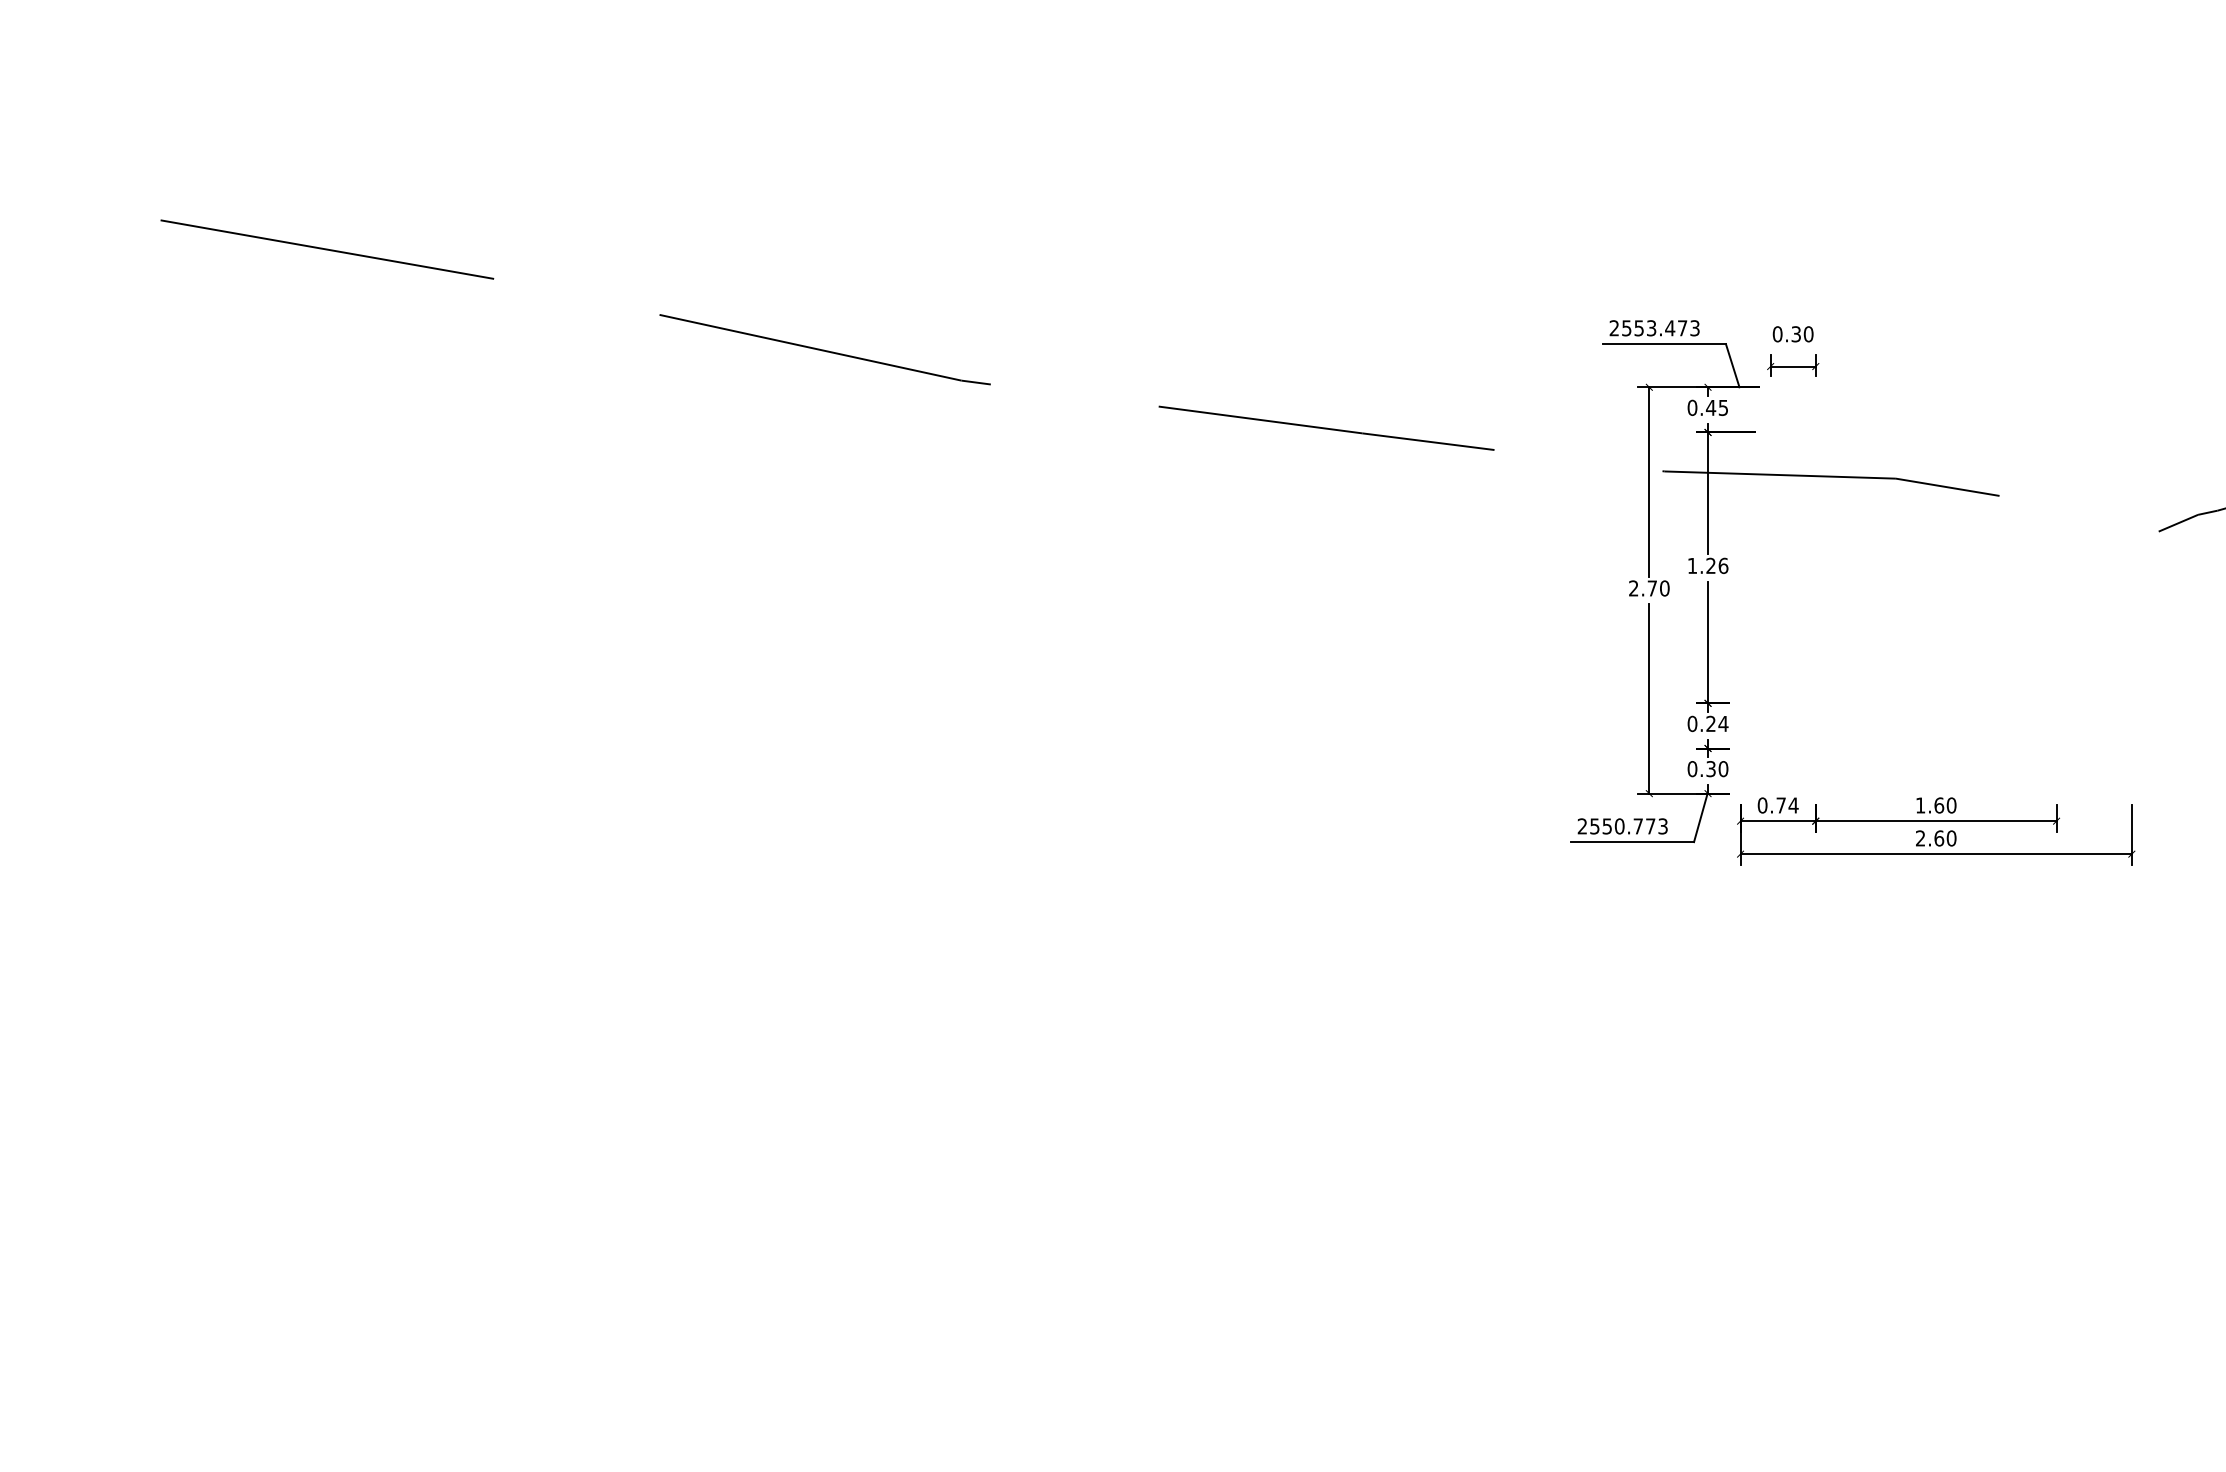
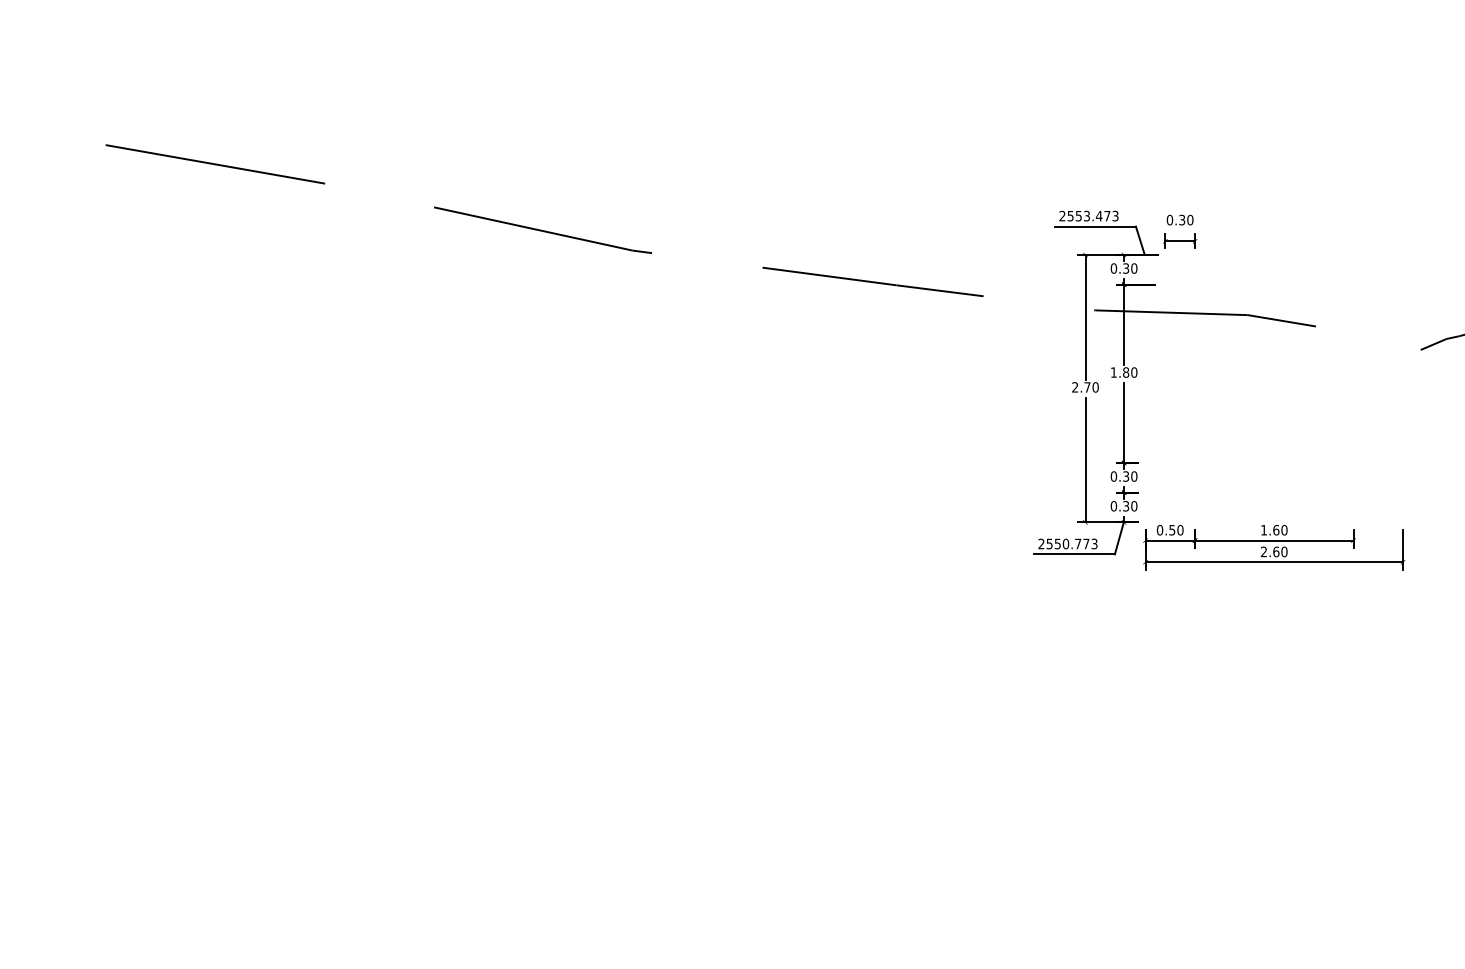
text: (1716, 407) -> (1129, 268), 0.45 -> 0.30
text: (1717, 565) -> (1130, 372), 1.26 -> 1.80
text: (1717, 723) -> (1130, 476), 0.24 -> 0.30
text: (1787, 804) -> (1176, 529), 0.74 -> 0.50

